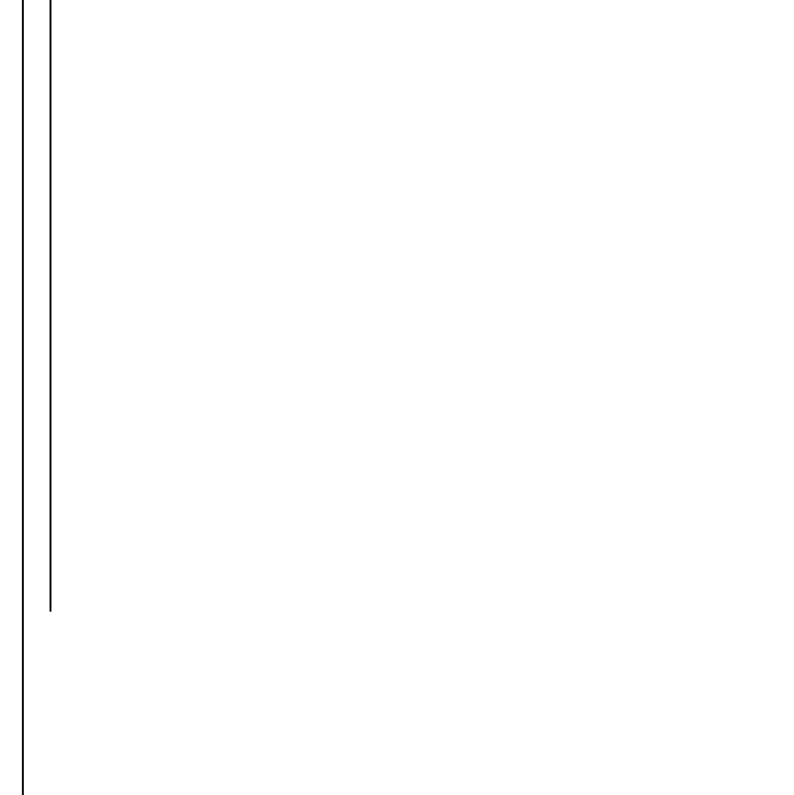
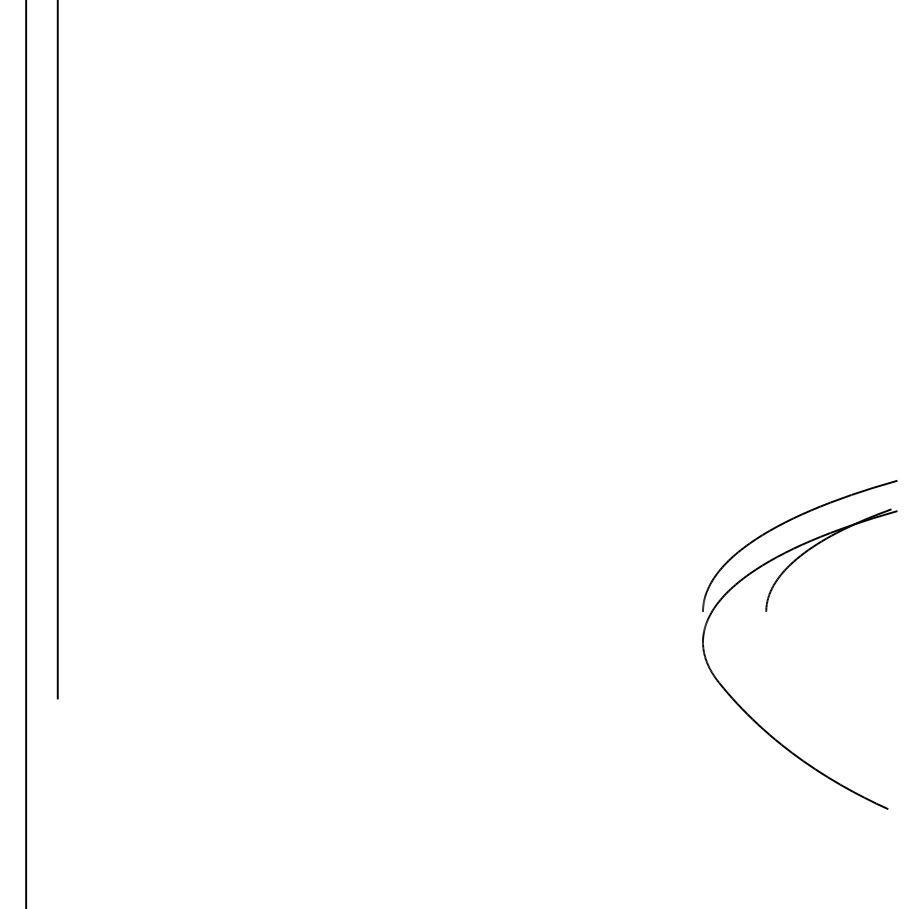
part: (670, 534) -> (766, 611), added

